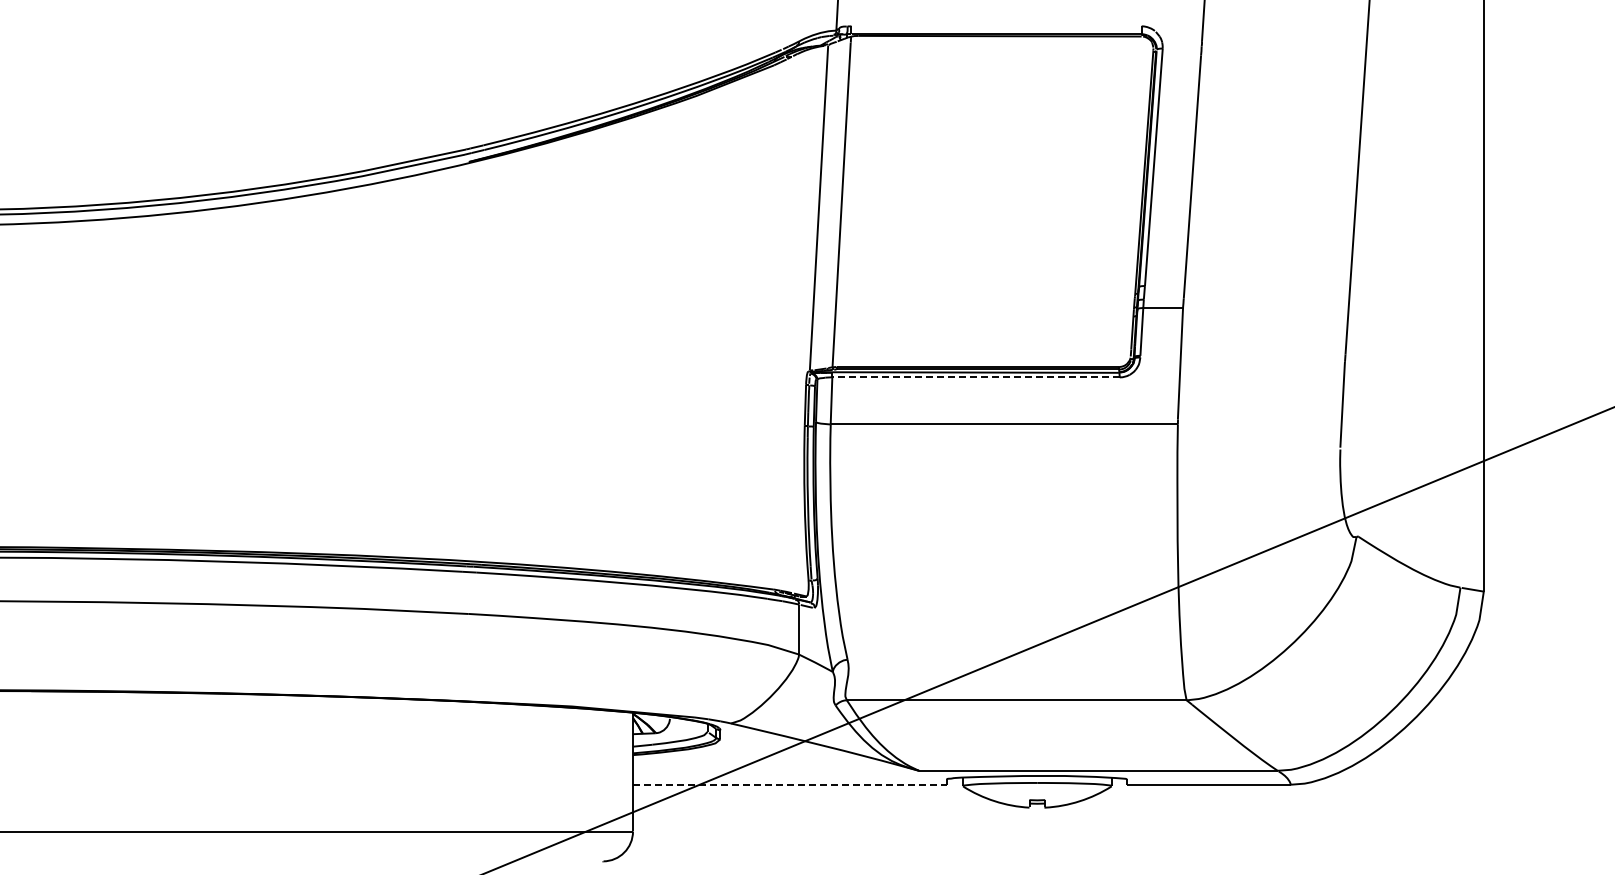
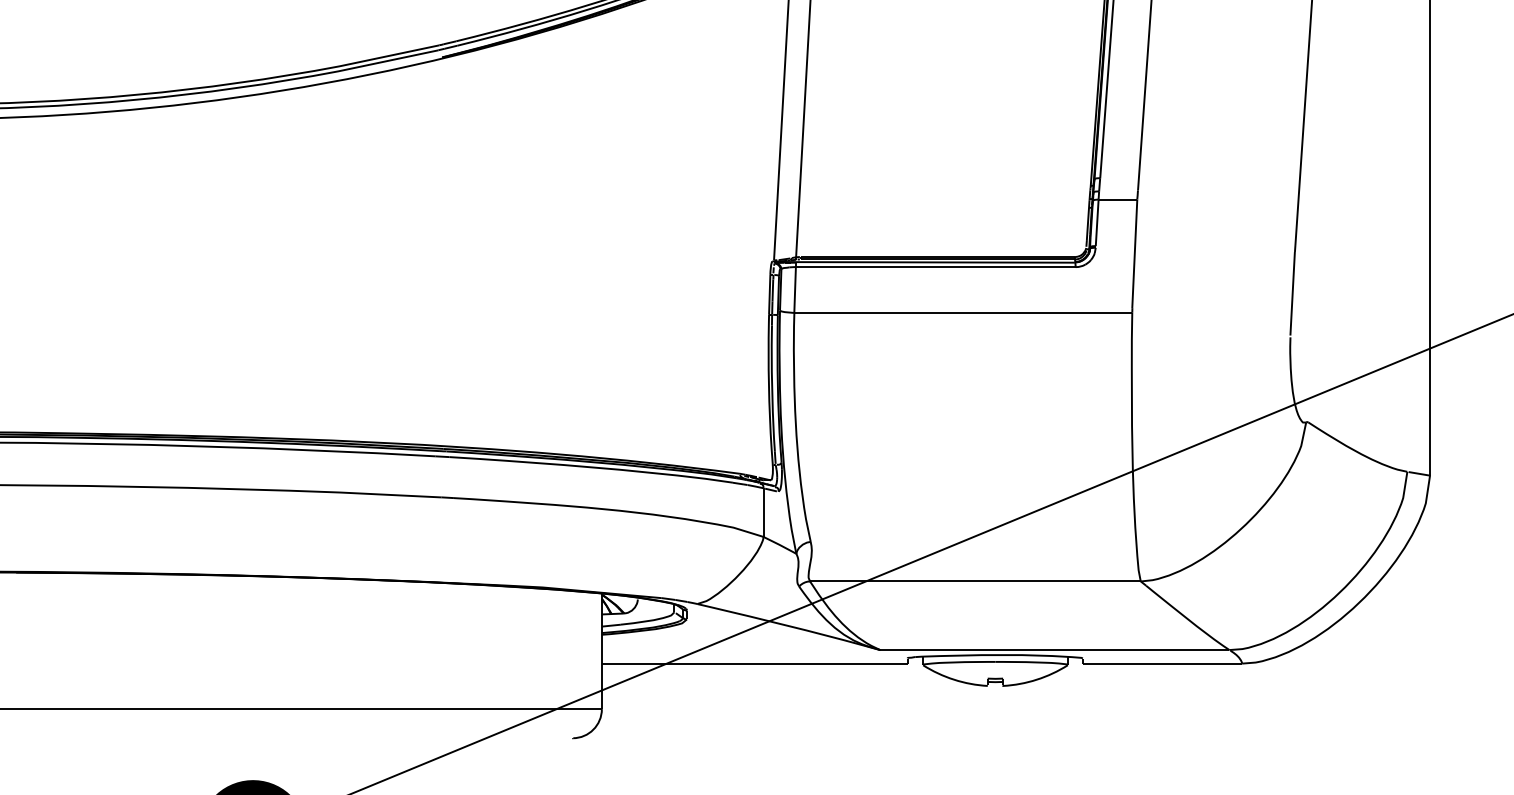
line: (976, 377) -> (936, 267), dashed -> solid
line: (790, 784) -> (755, 663), dashed -> solid

